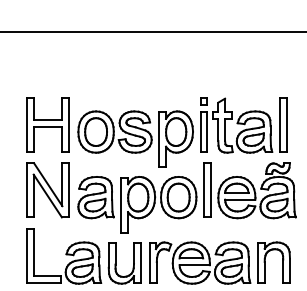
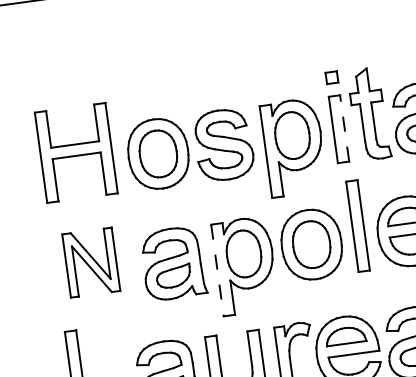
line: (207, 132) -> (344, 129), solid -> dashed
part: (47, 190) -> (90, 262), size x0.7
line: (121, 205) -> (217, 271), solid -> dashed

